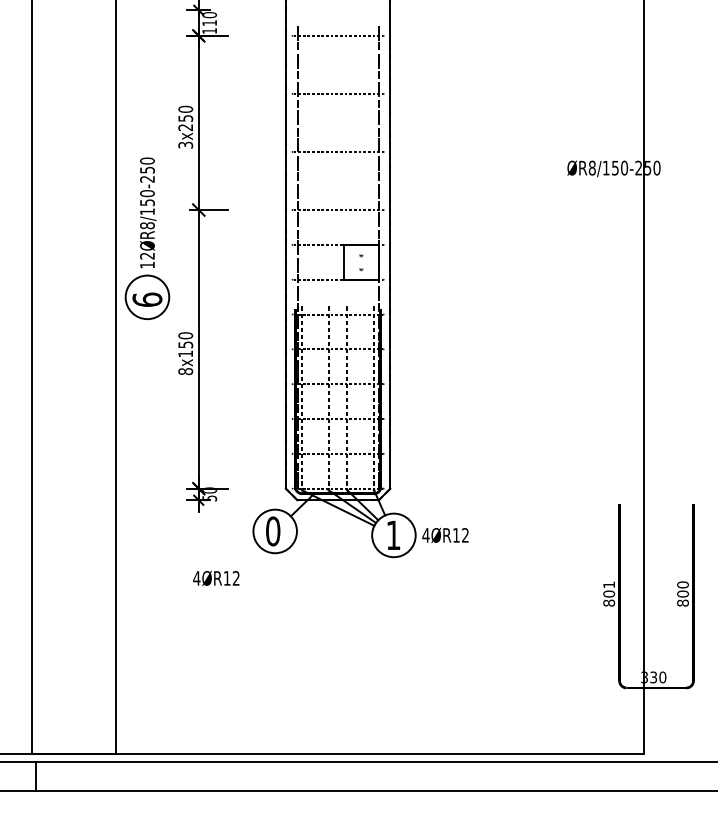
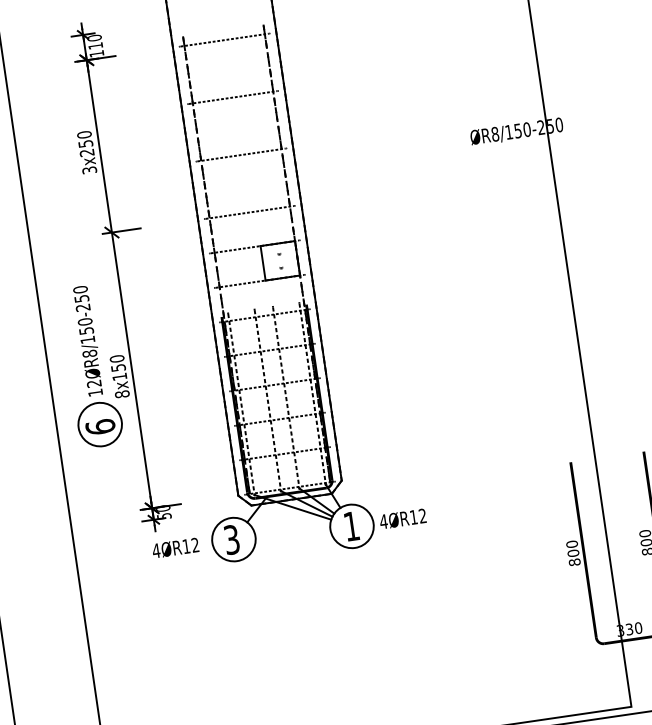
part: (147, 238) -> (91, 366), moved
text: (273, 531) -> (232, 539), 0 -> 3
text: (216, 577) -> (175, 547), moved
text: (609, 584) -> (572, 543), 801 -> 800

